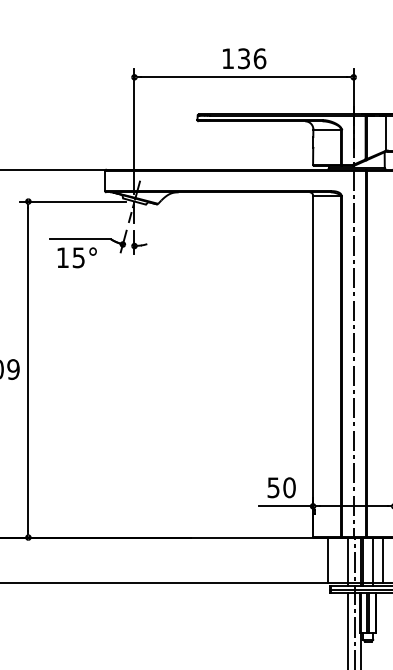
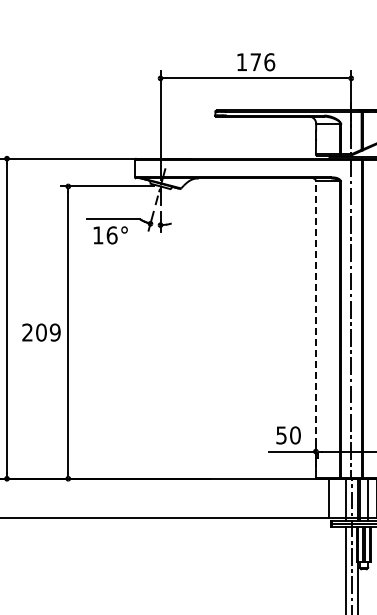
text: (243, 59) -> (255, 62), 136 -> 176
text: (78, 257) -> (111, 235), 15° -> 16°
line: (312, 365) -> (315, 329), solid -> dashed

